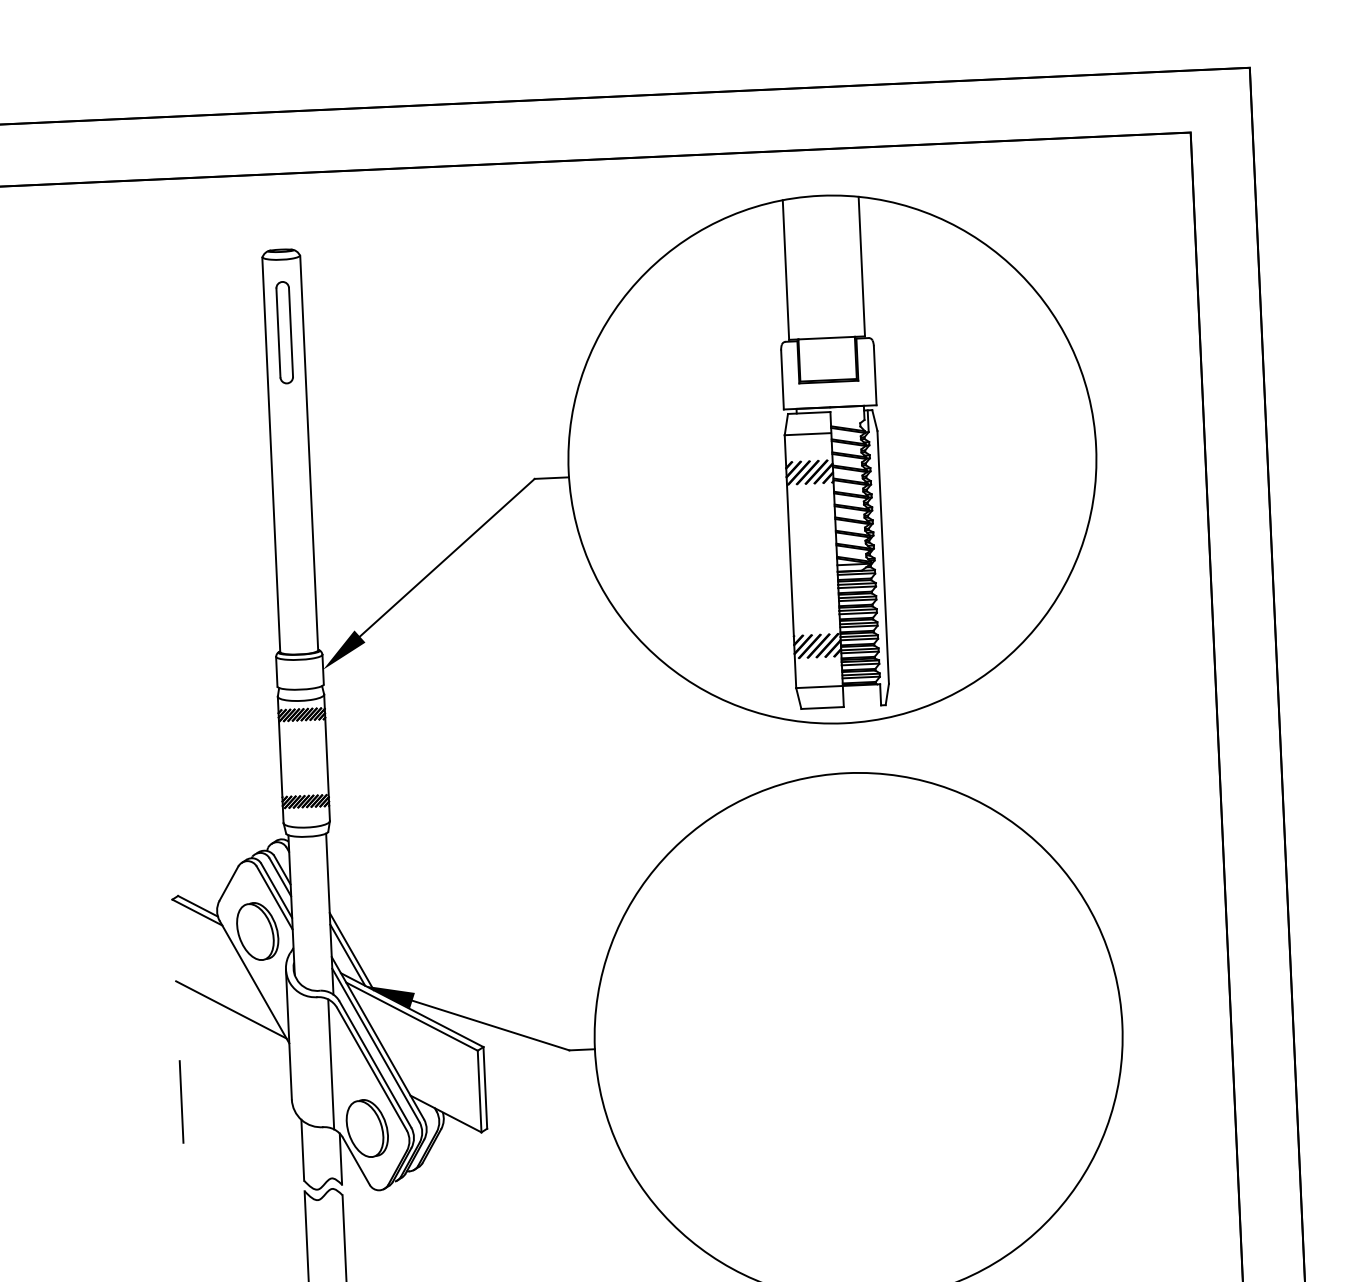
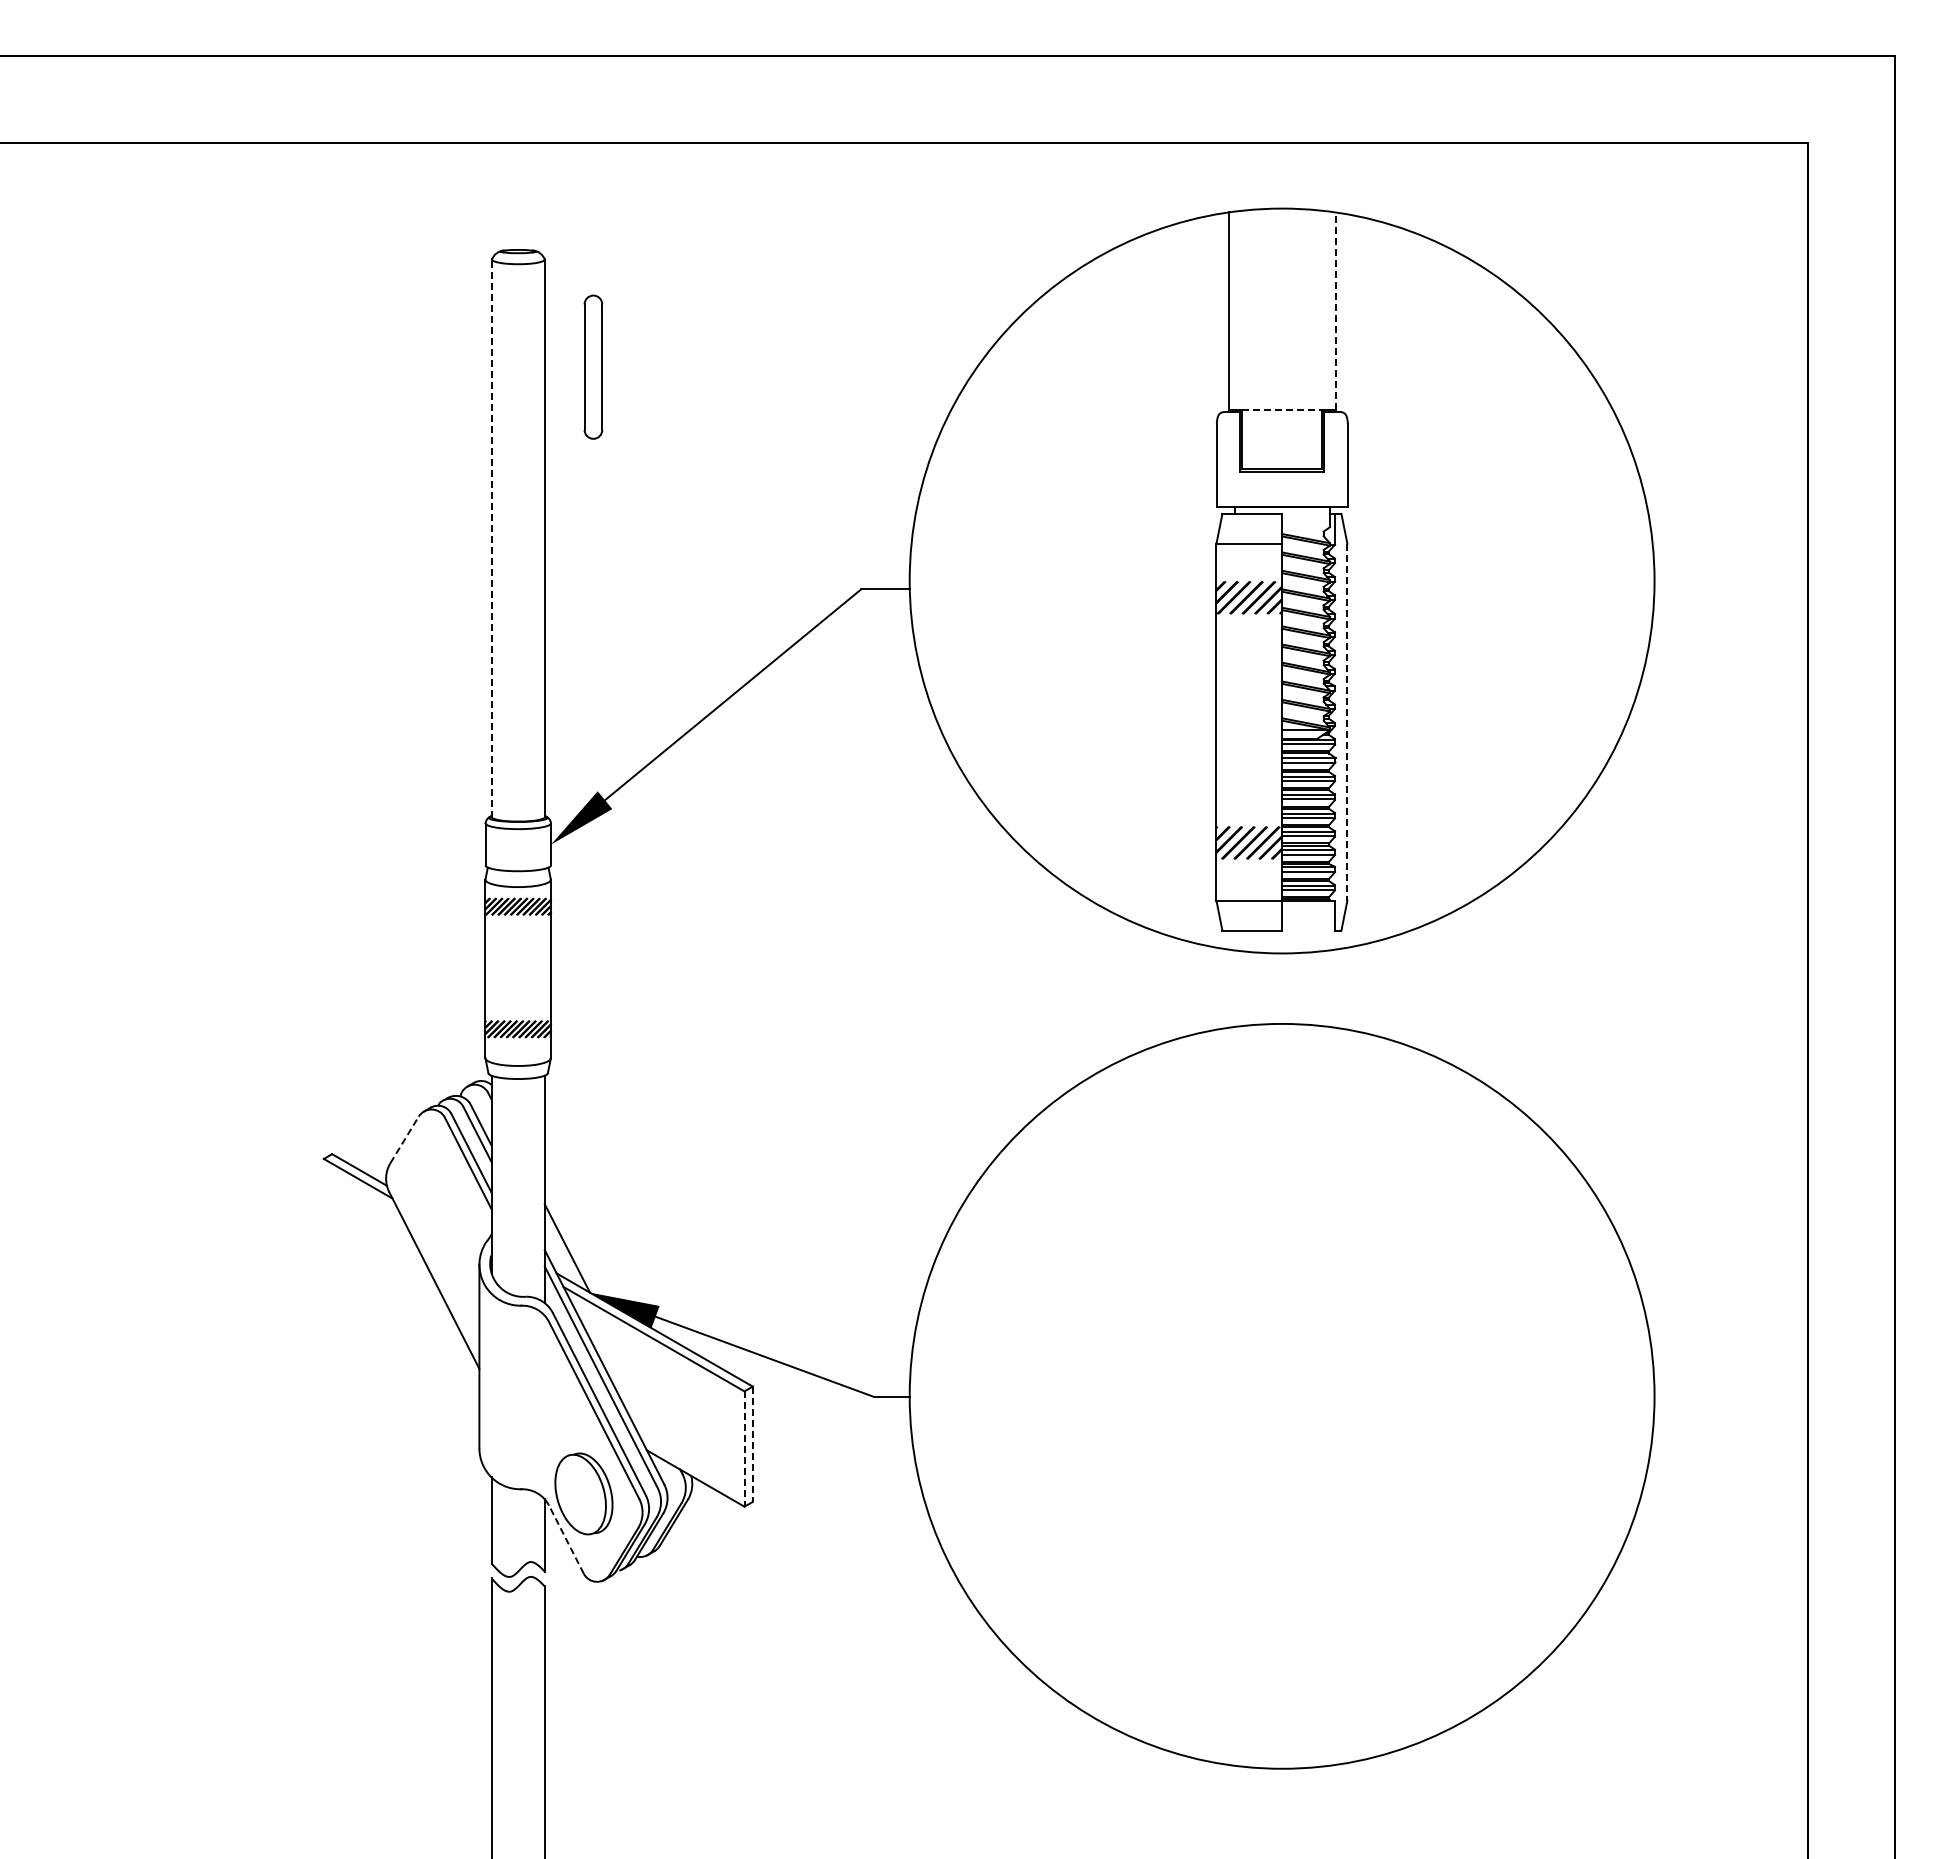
line: (861, 266) -> (1335, 311), solid -> dashed
part: (284, 332) -> (593, 366), moved
line: (826, 338) -> (1281, 409), solid -> dashed
line: (271, 455) -> (491, 539), solid -> dashed
line: (883, 557) -> (1347, 722), solid -> dashed
line: (228, 883) -> (404, 1139), solid -> dashed
part: (257, 931) -> (441, 1209), removed
line: (351, 951) -> (572, 1243), removed
line: (231, 1009) -> (399, 1317), removed
line: (331, 1064) -> (537, 1401), removed
line: (485, 1088) -> (752, 1444), solid -> dashed
line: (479, 1091) -> (744, 1449), solid -> dashed
line: (181, 1101) -> (323, 1444), removed
line: (356, 1161) -> (566, 1539), solid -> dashed

